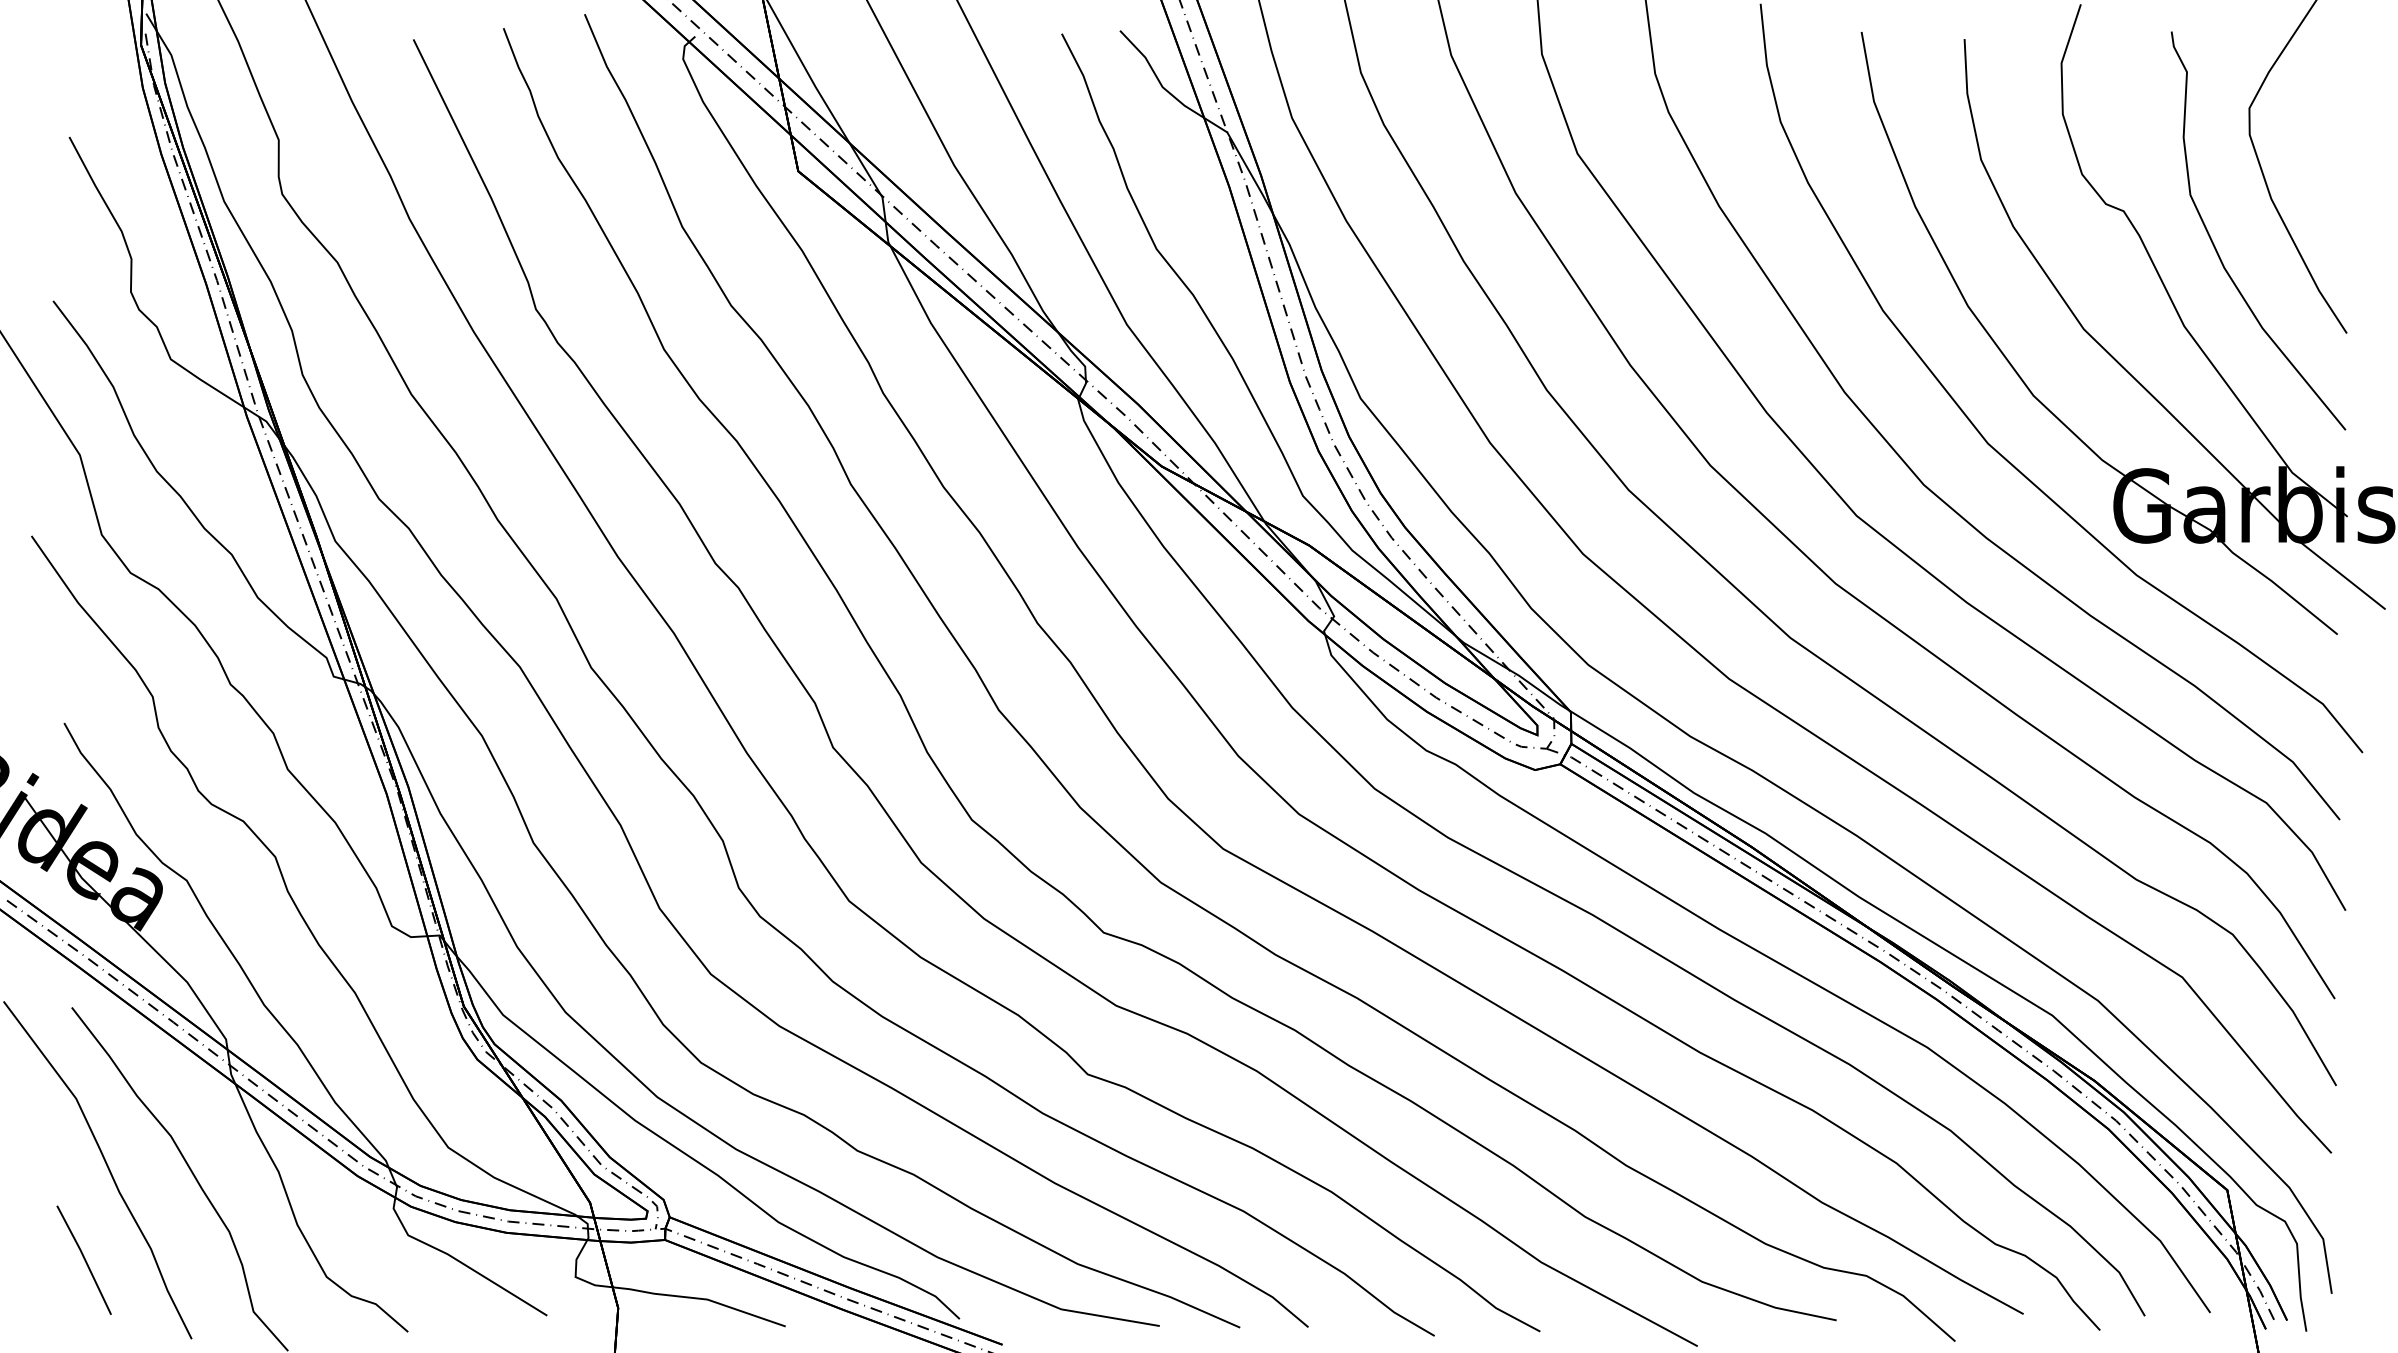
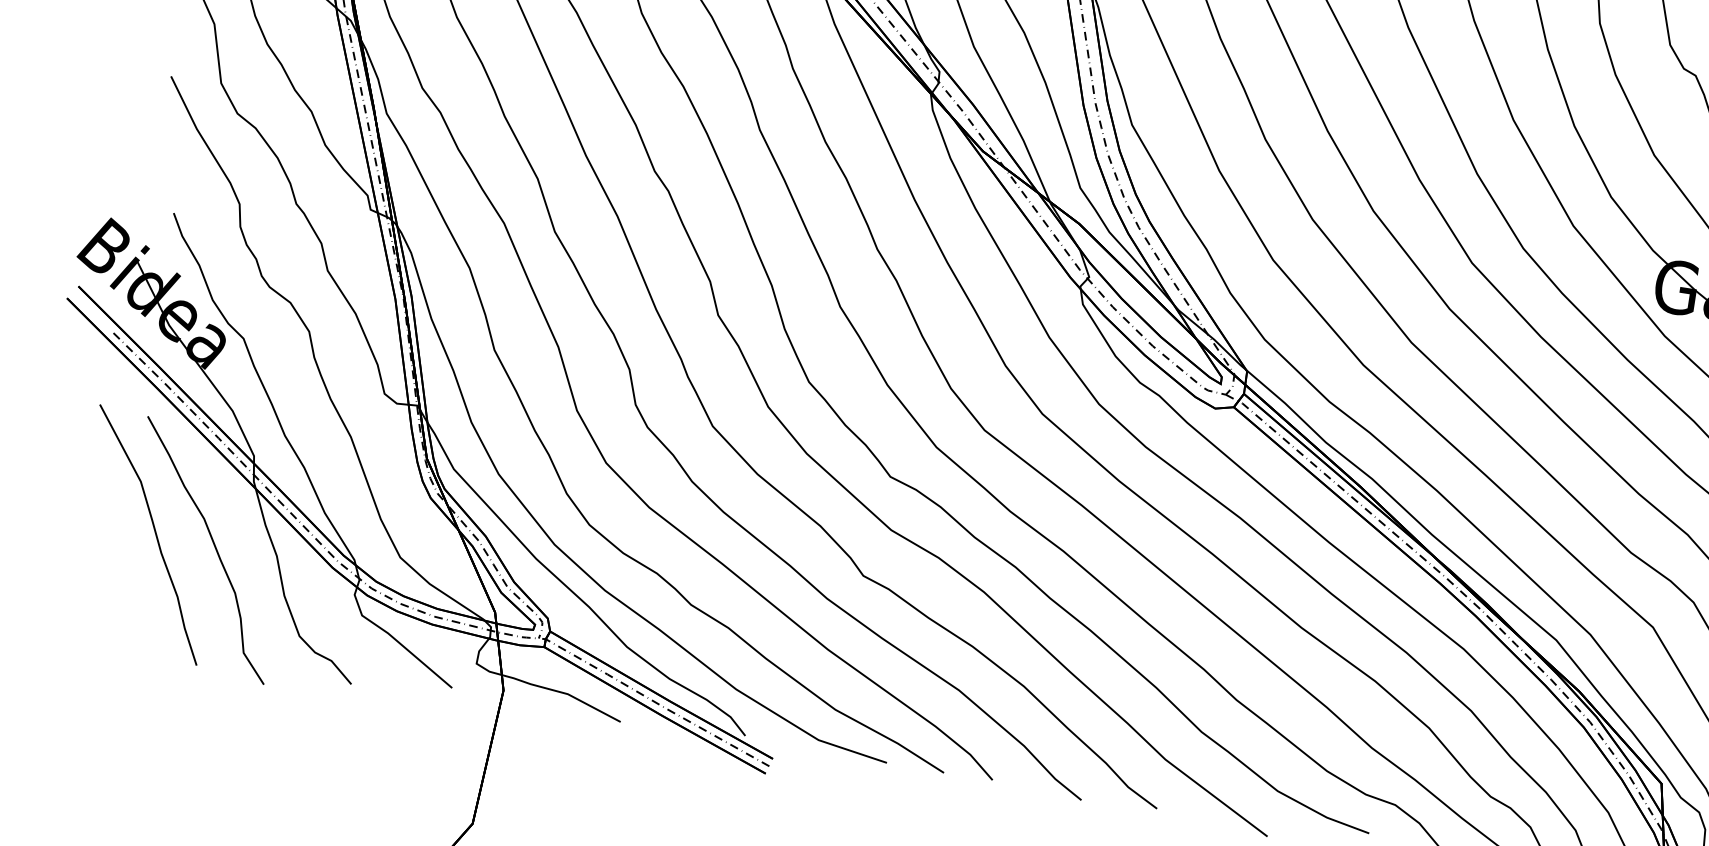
line: (83, 1258) -> (128, 596), removed

